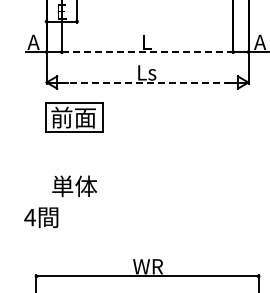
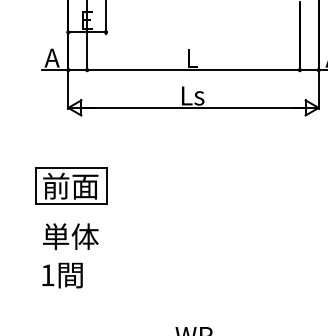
line: (147, 52) -> (193, 70), dashed -> solid
line: (147, 82) -> (193, 107), dashed -> solid
part: (74, 117) -> (71, 186), moved
text: (74, 186) -> (70, 236), moved
text: (29, 217) -> (47, 275), 4 -> 1

